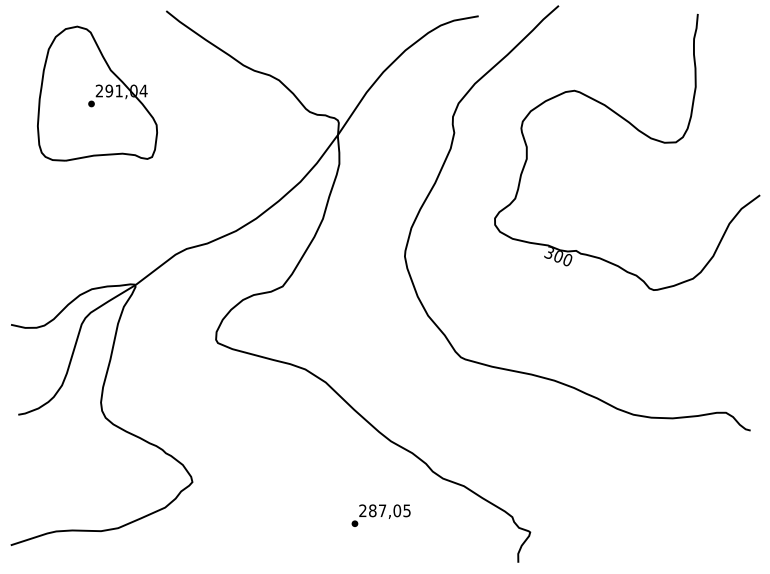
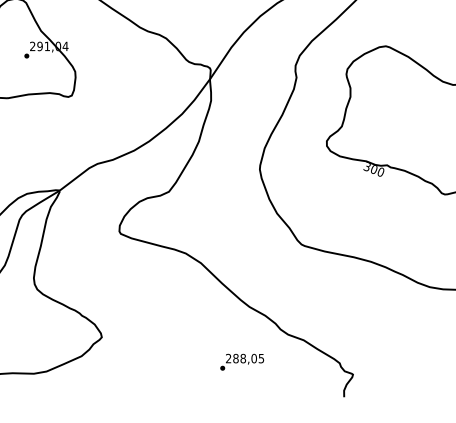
text: (382, 510) -> (243, 358), 287,05 -> 288,05

